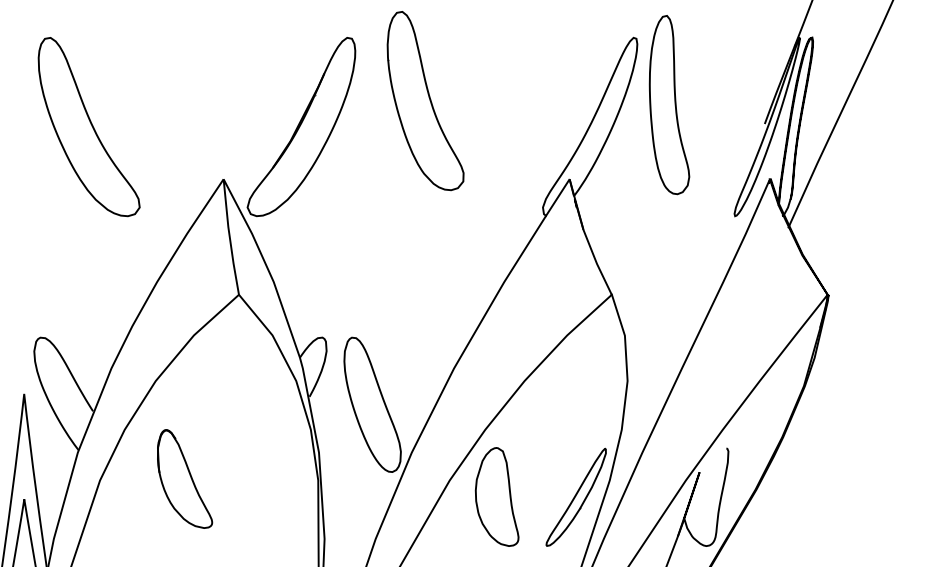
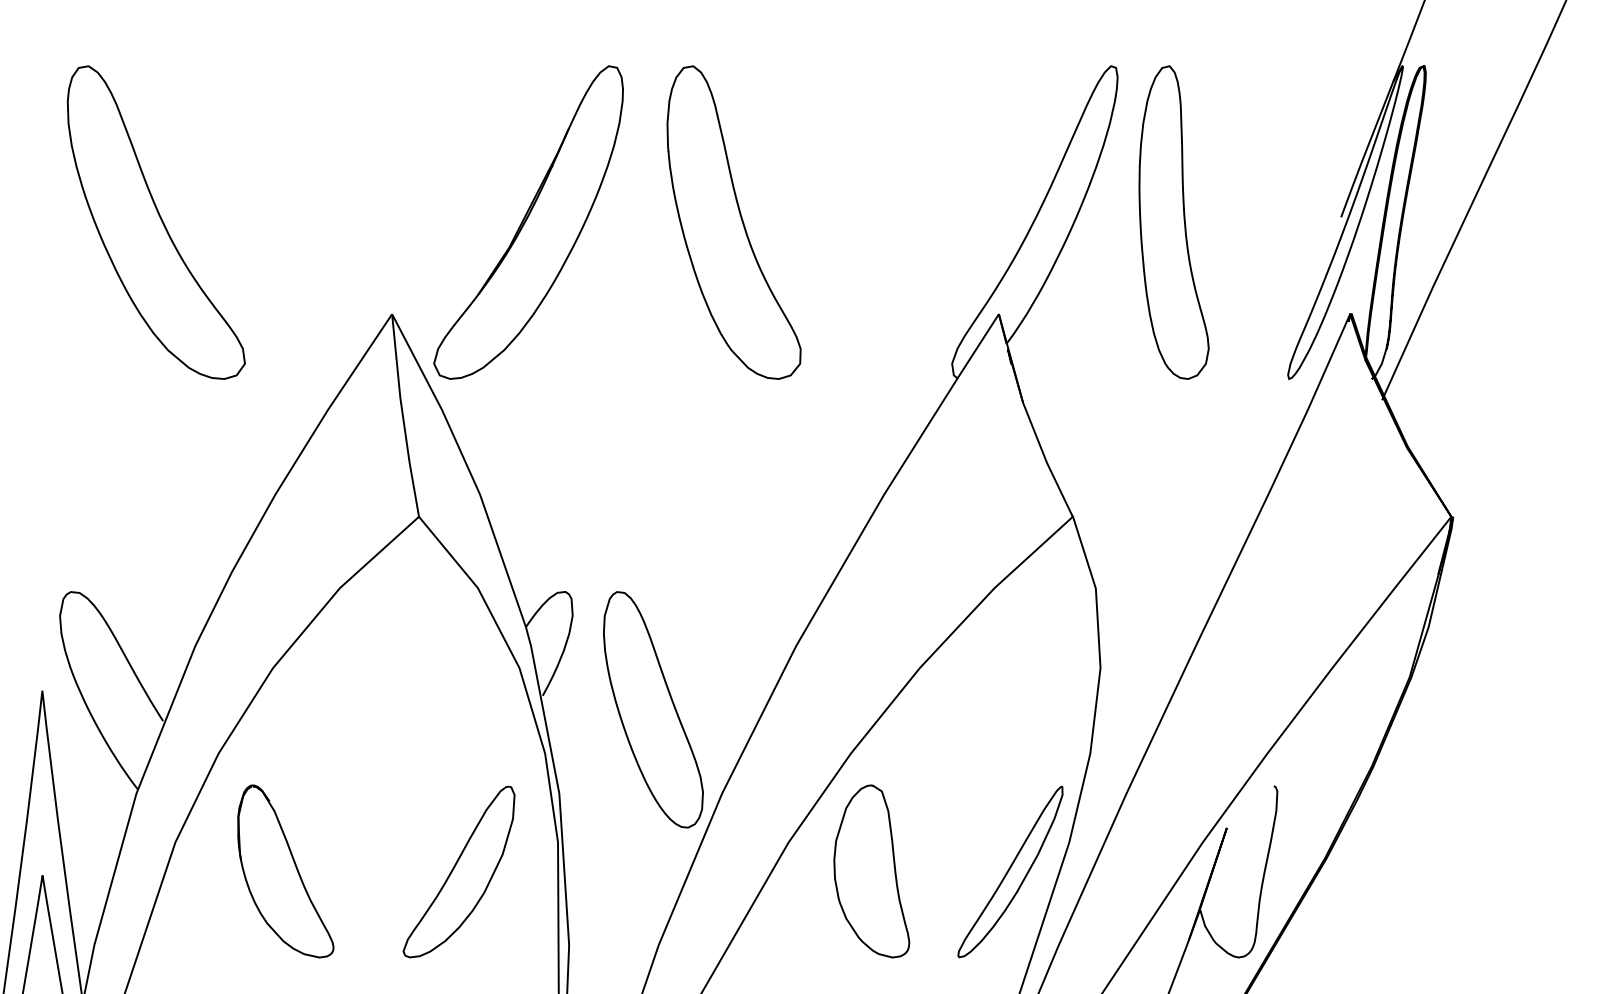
part: (425, 101) -> (733, 223), moved
part: (669, 105) -> (1174, 223), moved
part: (185, 478) -> (286, 870), moved
curve: (259, 496) -> (454, 870), added

